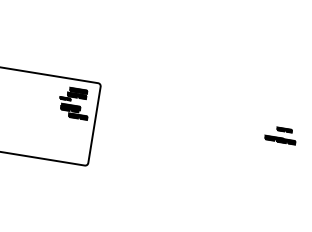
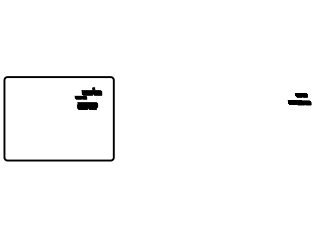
hatch: (78, 90) -> (92, 87), removed
hatch: (78, 116) -> (96, 113), removed
part: (280, 135) -> (299, 99), size x0.7

